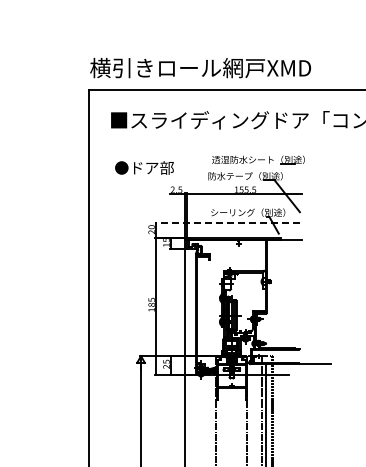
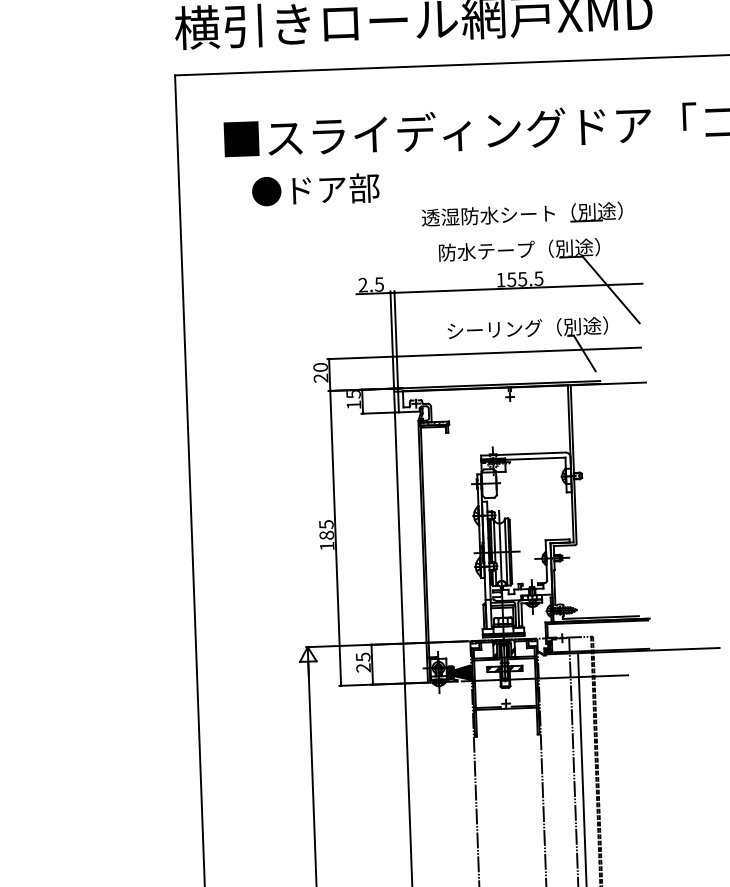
part: (258, 159) -> (522, 213), moved
text: (144, 167) -> (315, 188), moved
line: (227, 223) -> (484, 353), dashed -> solid

